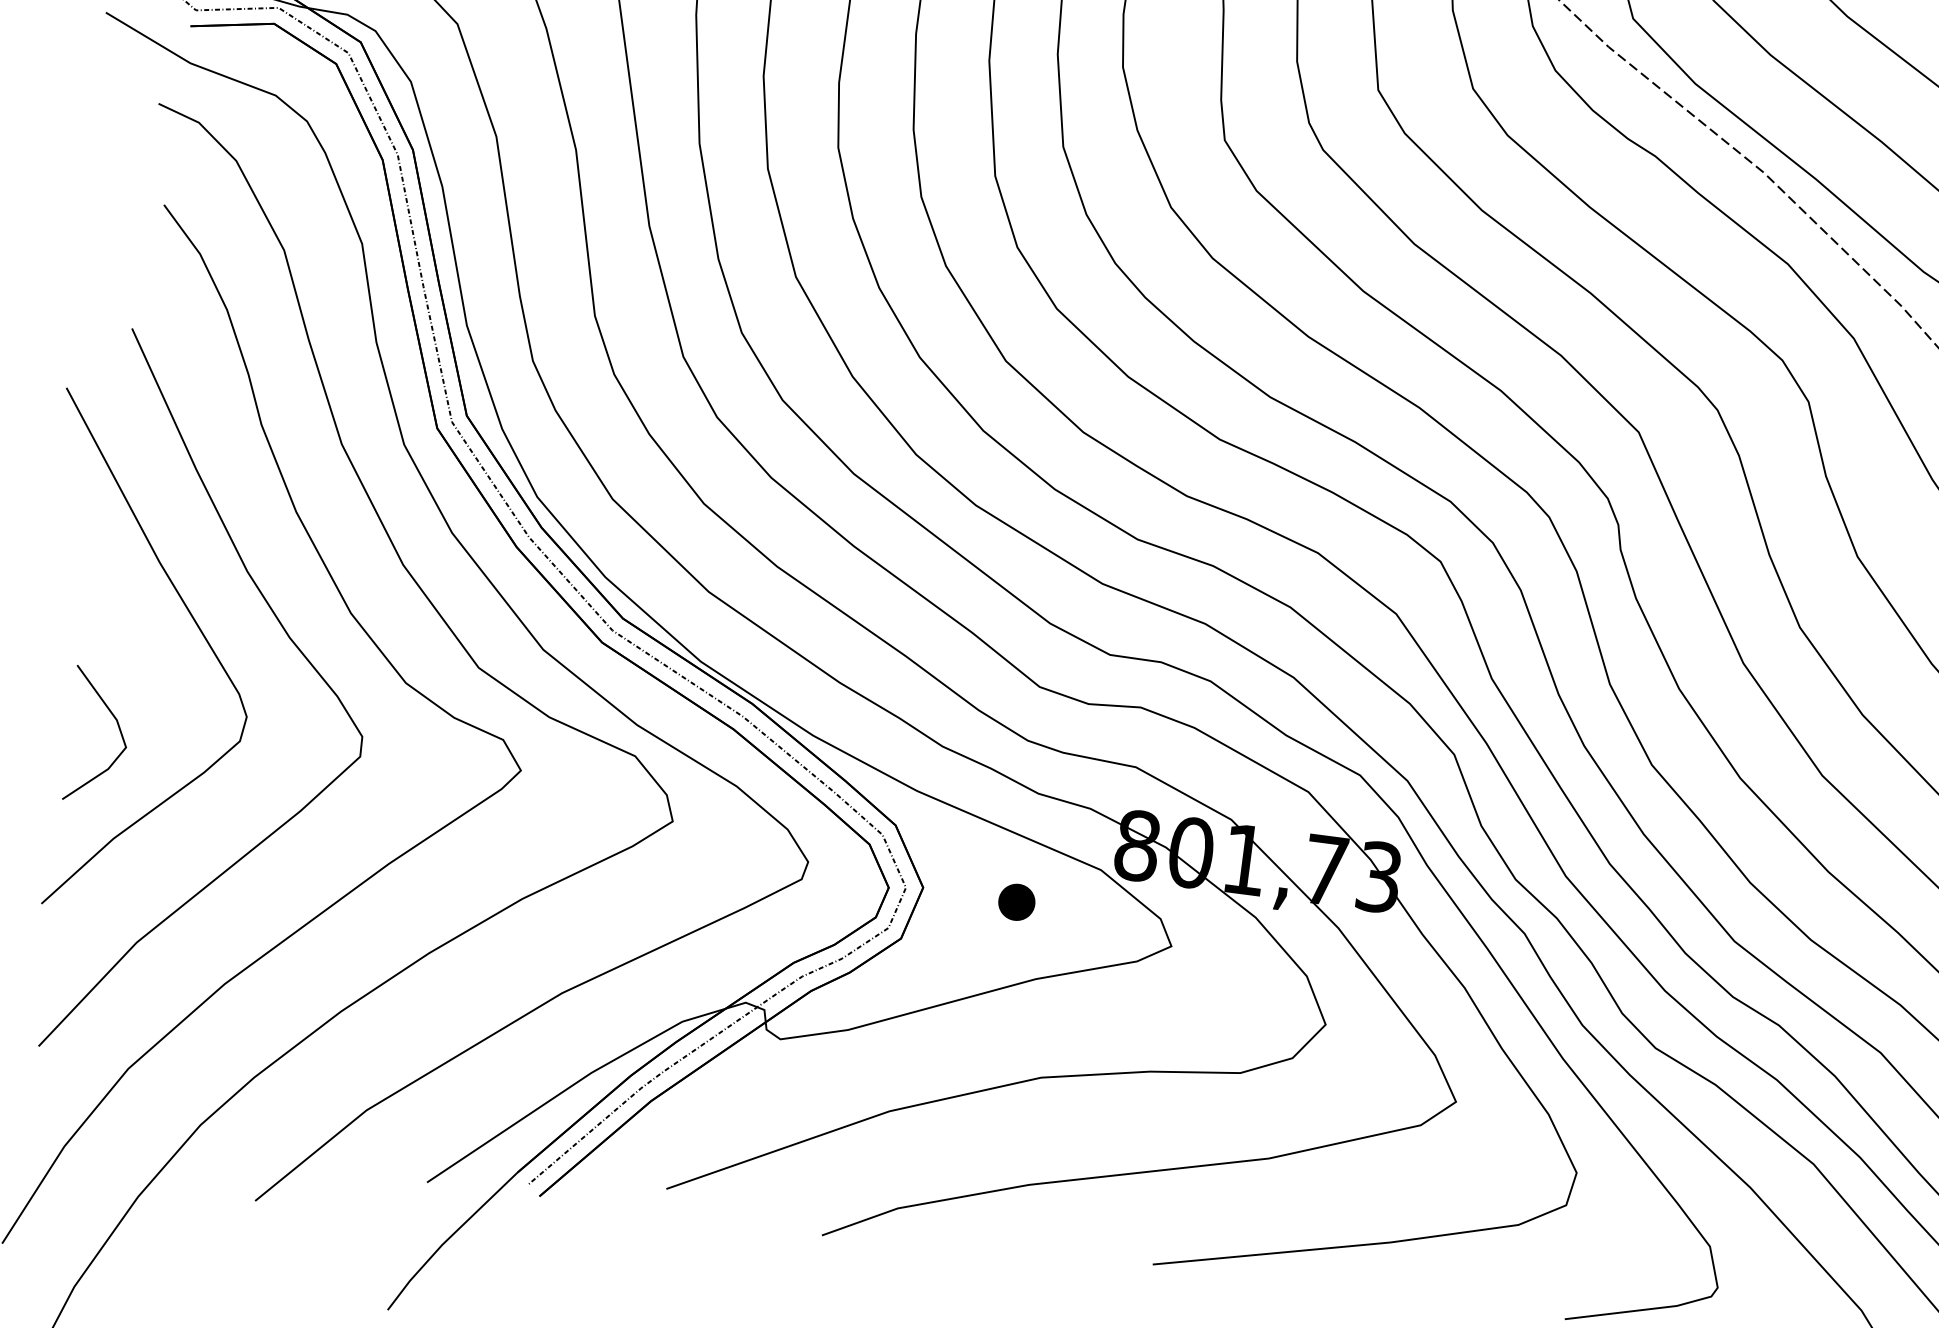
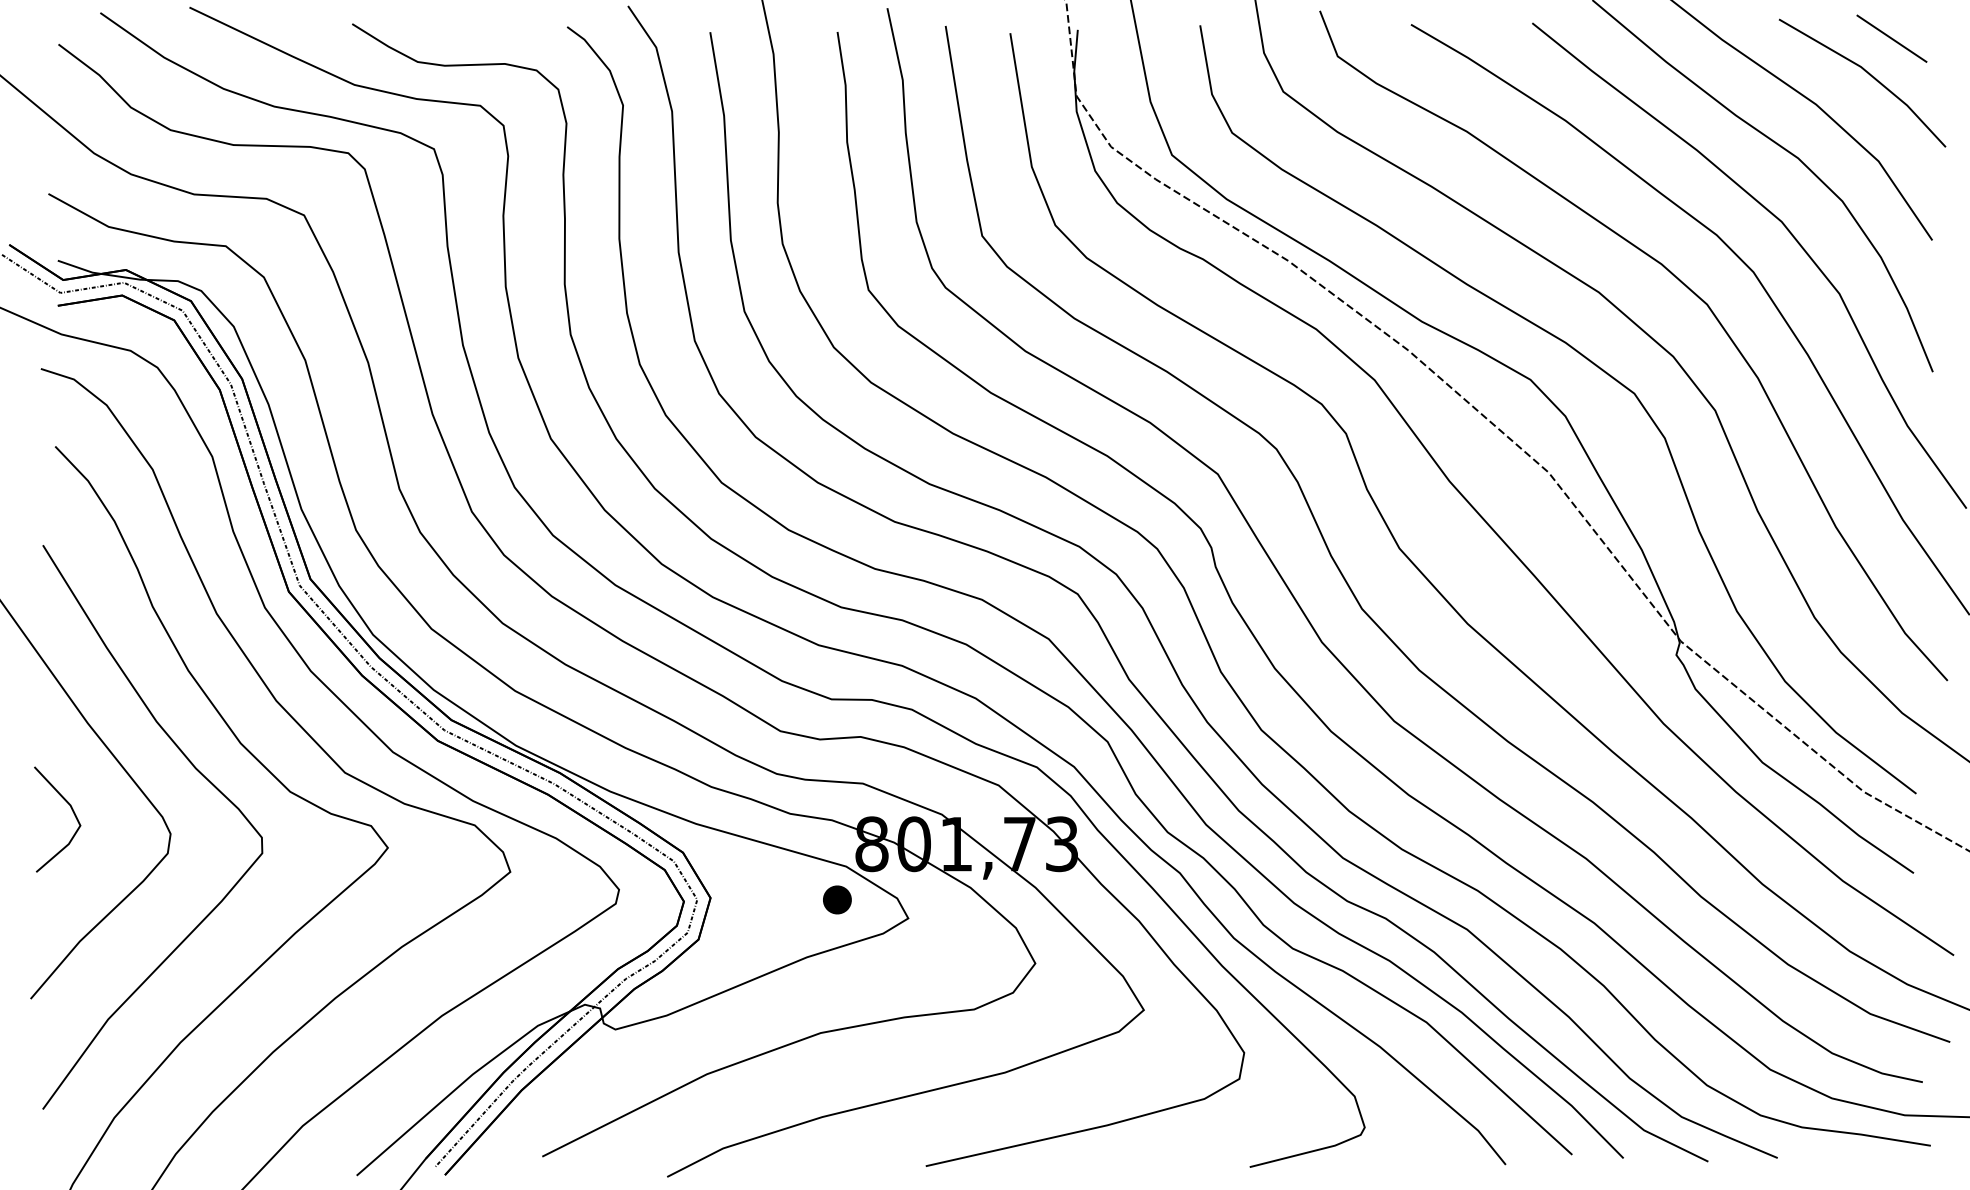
part: (118, 728) -> (72, 811), moved
part: (1017, 901) -> (837, 899), moved

